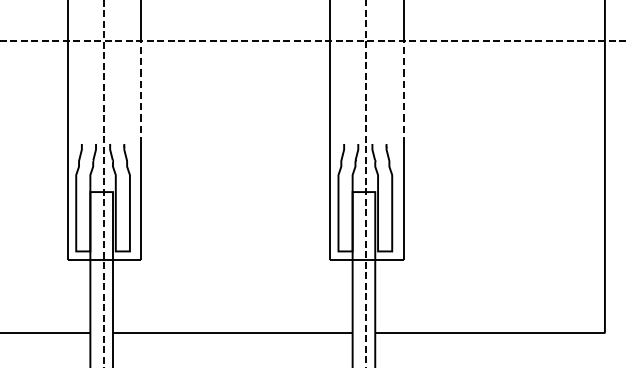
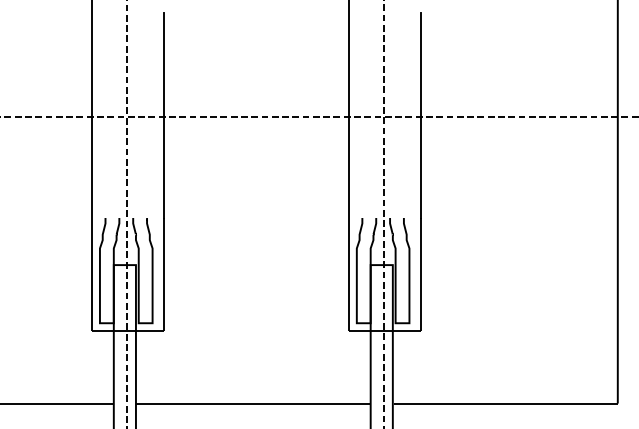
line: (141, 92) -> (163, 167), dashed -> solid
line: (403, 92) -> (420, 167), dashed -> solid

